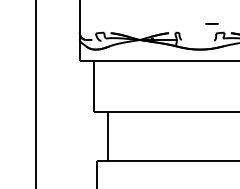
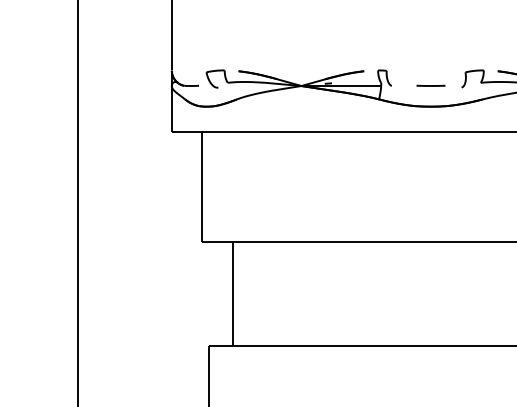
line: (211, 23) -> (429, 84), moved

